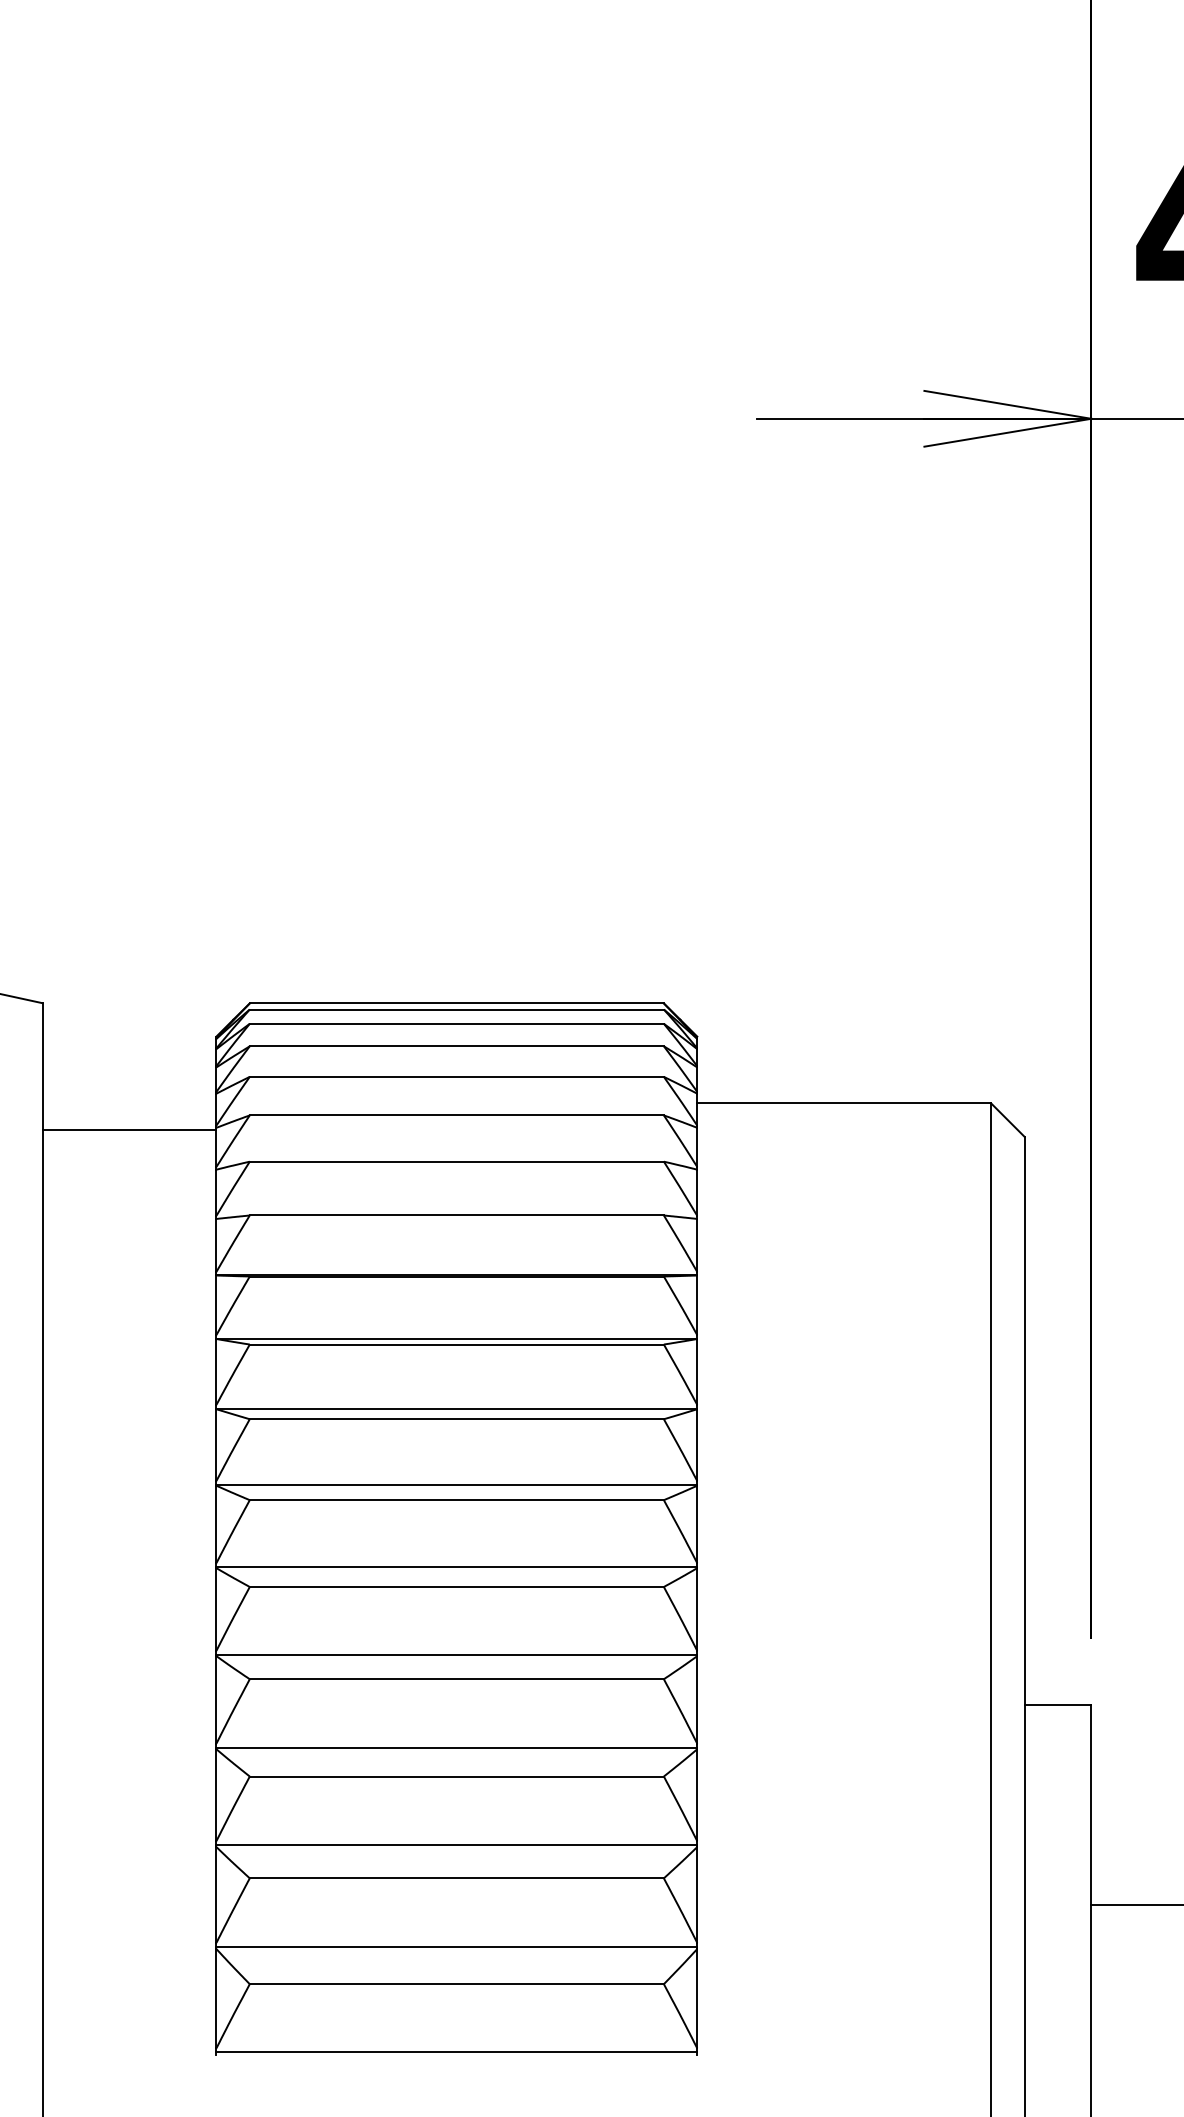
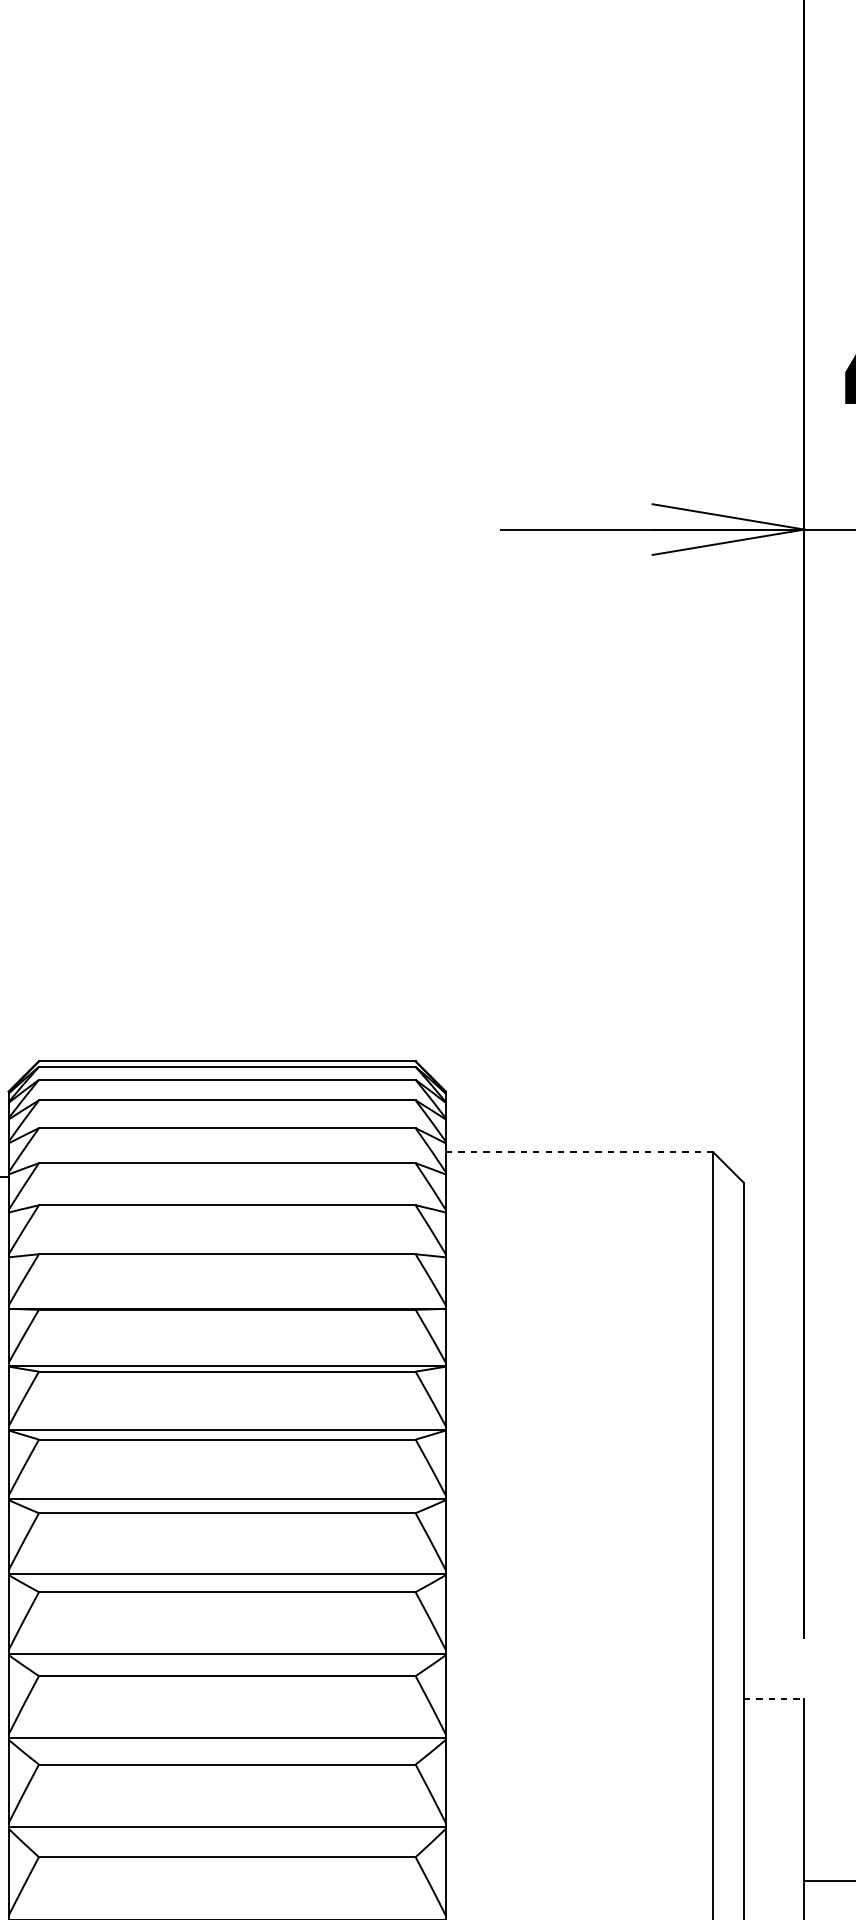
line: (844, 1103) -> (579, 1152), solid -> dashed
line: (1058, 1704) -> (774, 1699), solid -> dashed

